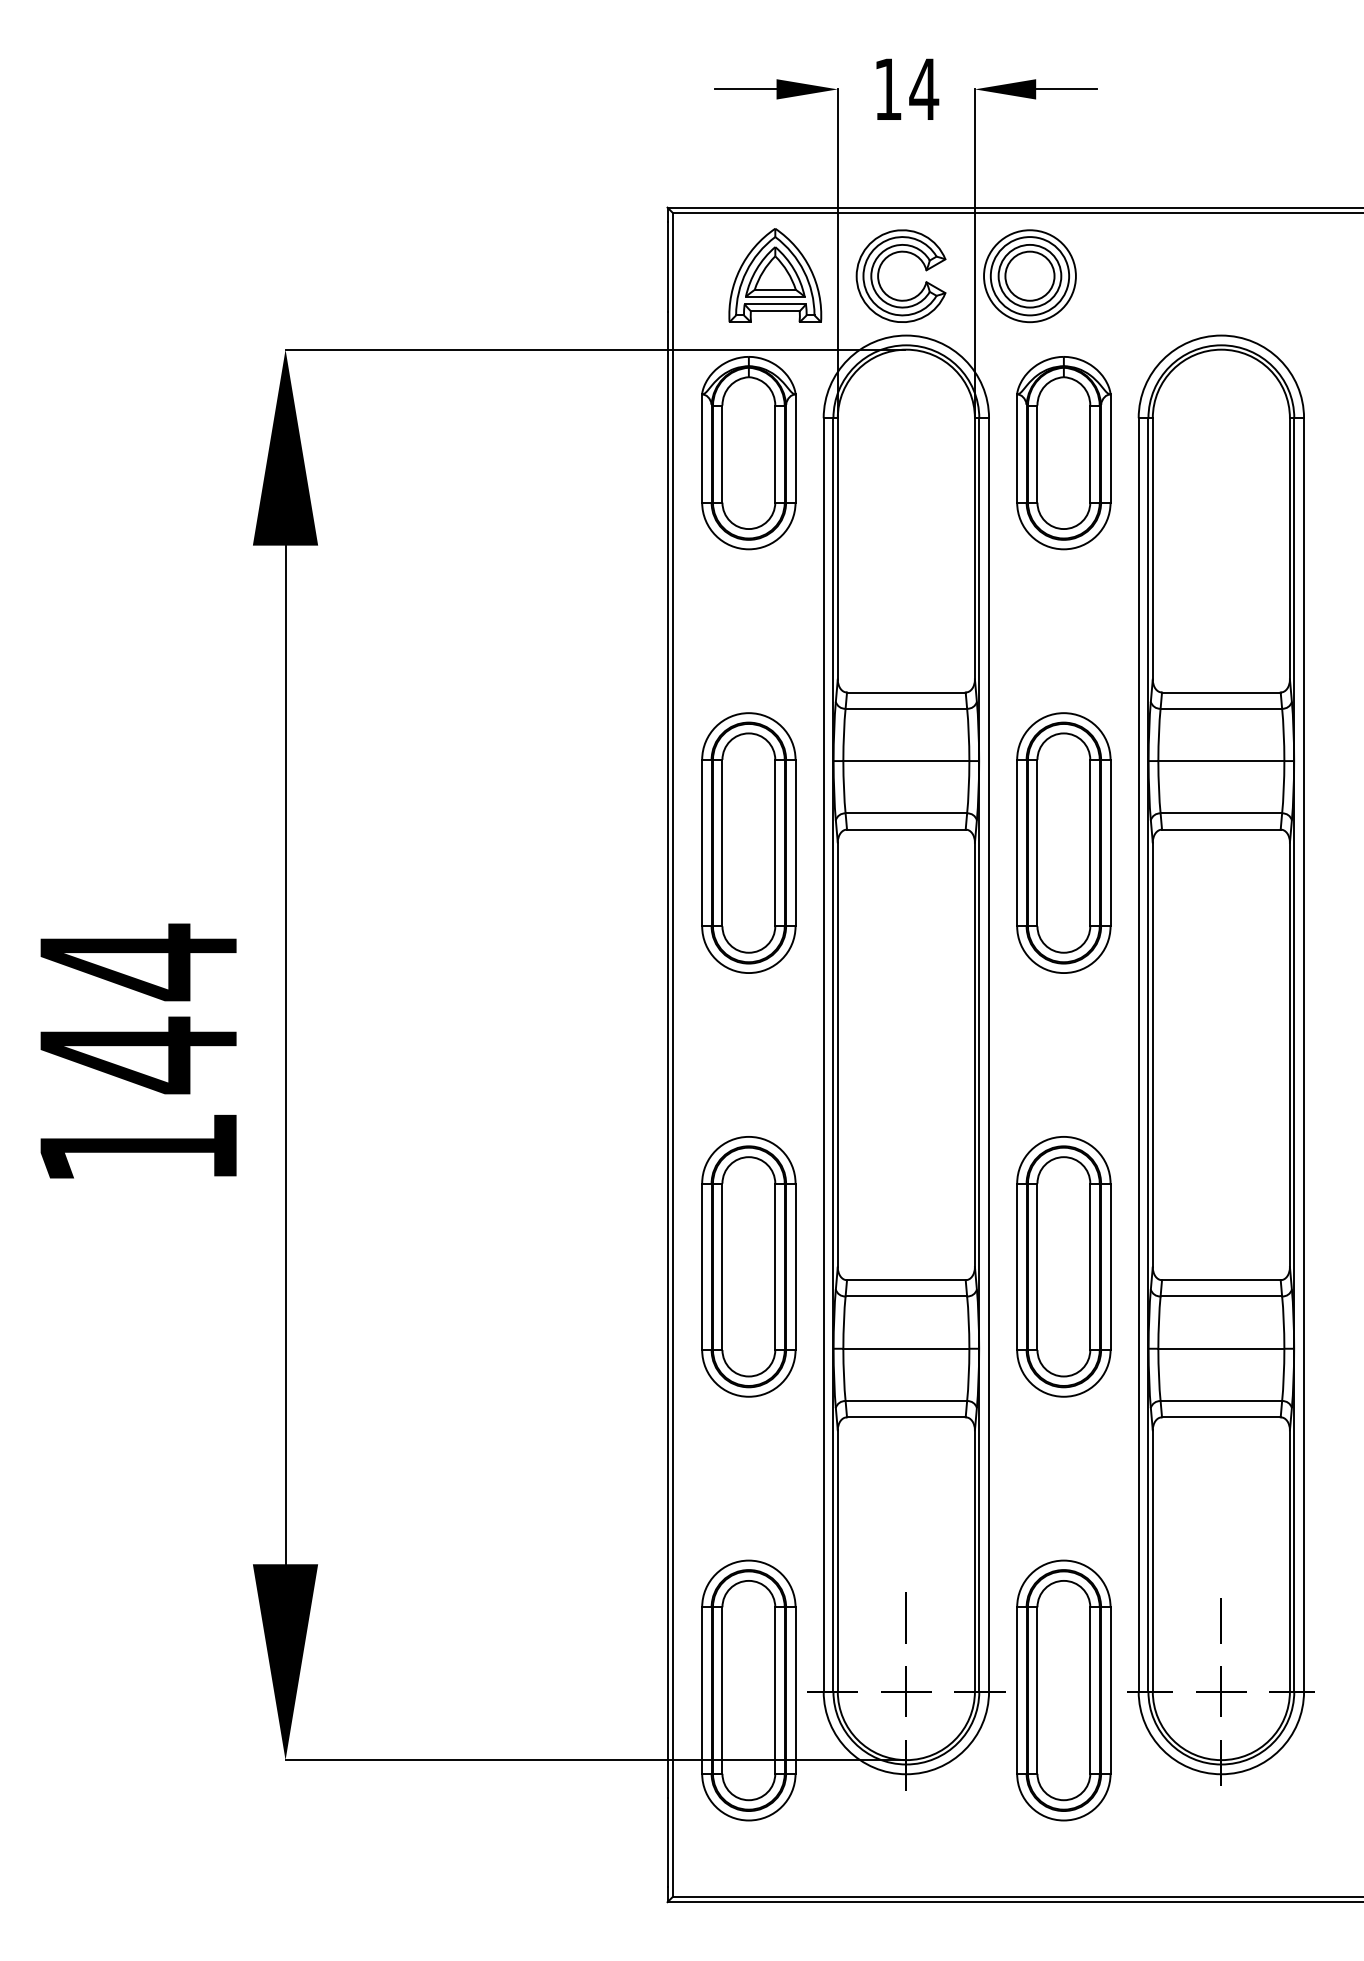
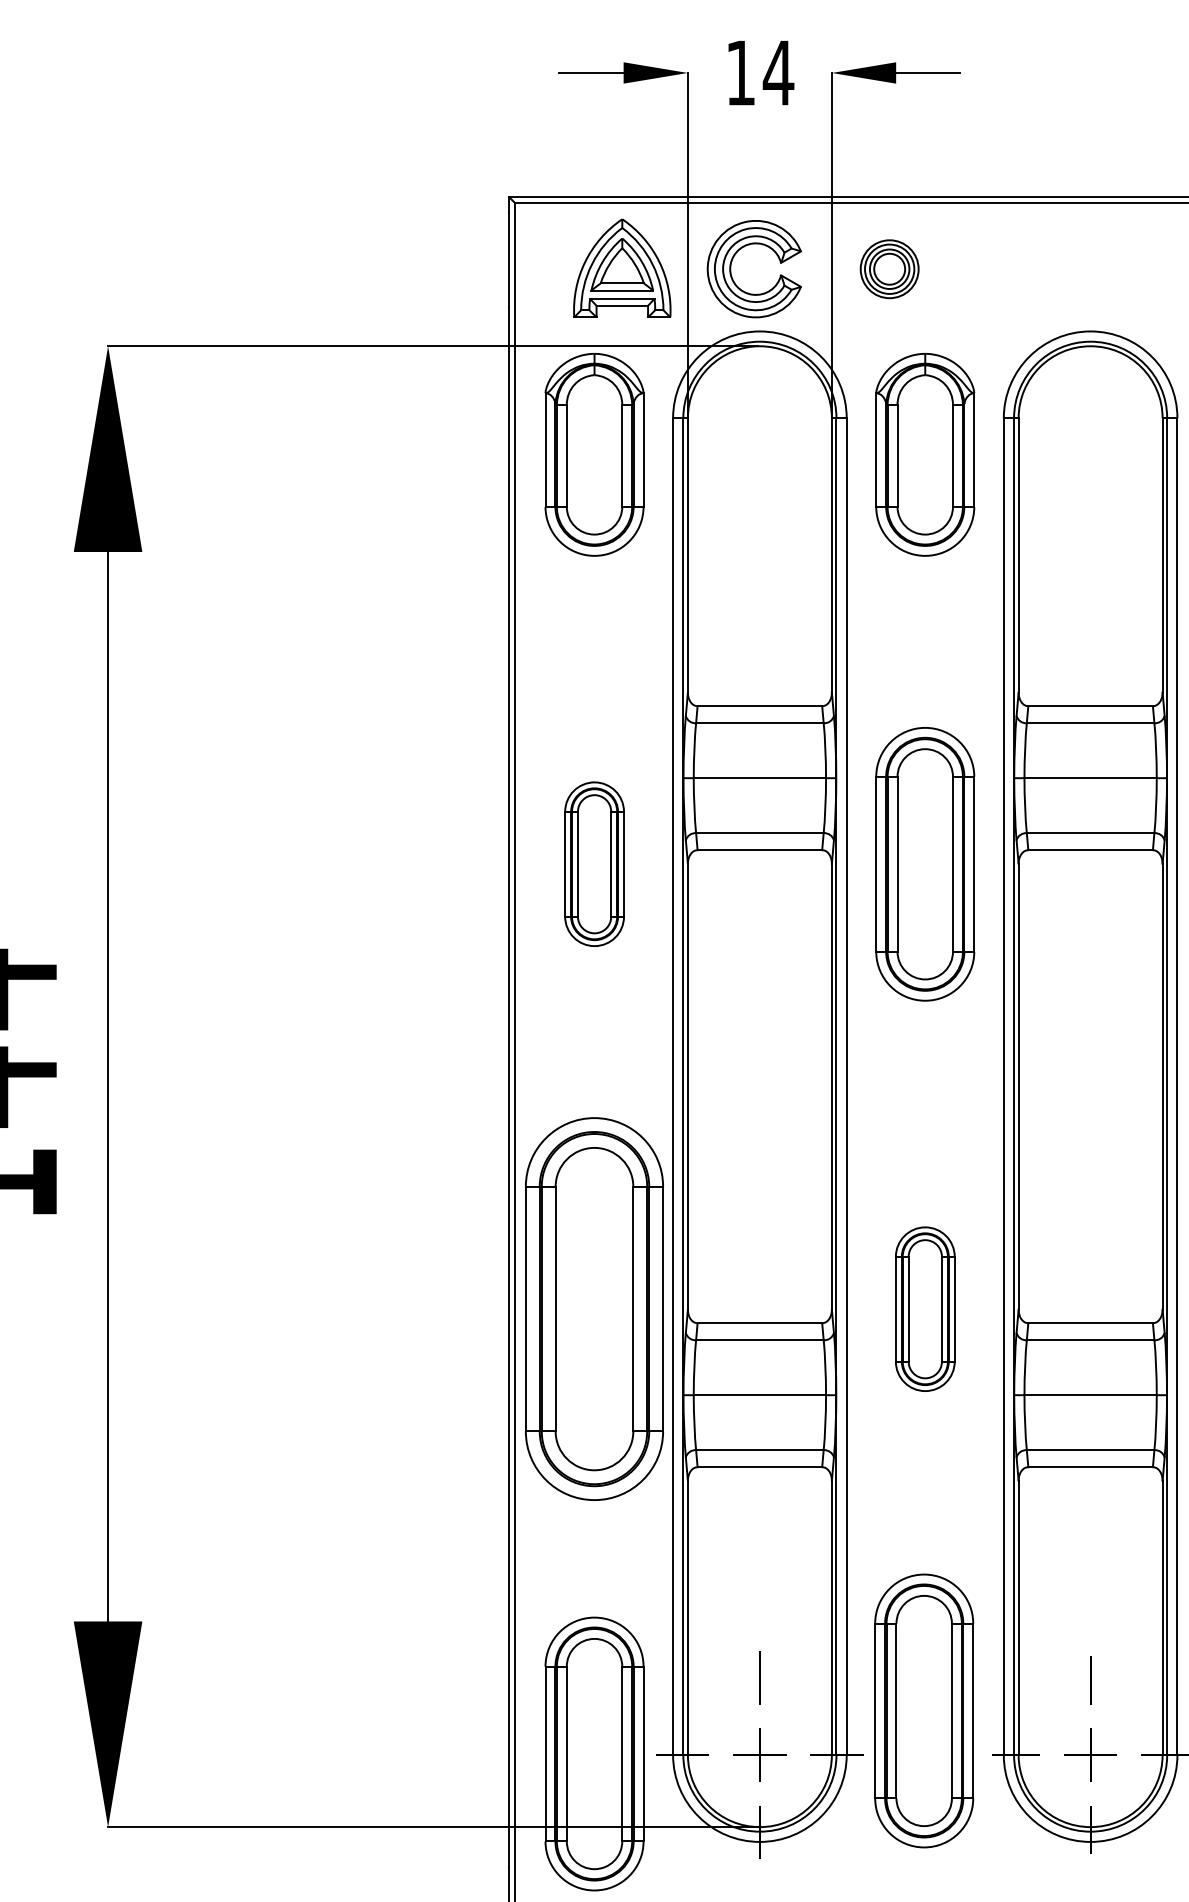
part: (1029, 276) -> (889, 269), size x0.6
part: (748, 842) -> (594, 863), size x0.6
part: (748, 1266) -> (594, 1308), size x1.4
part: (1063, 1266) -> (924, 1308), size x0.6
part: (1063, 1690) -> (923, 1710), moved

